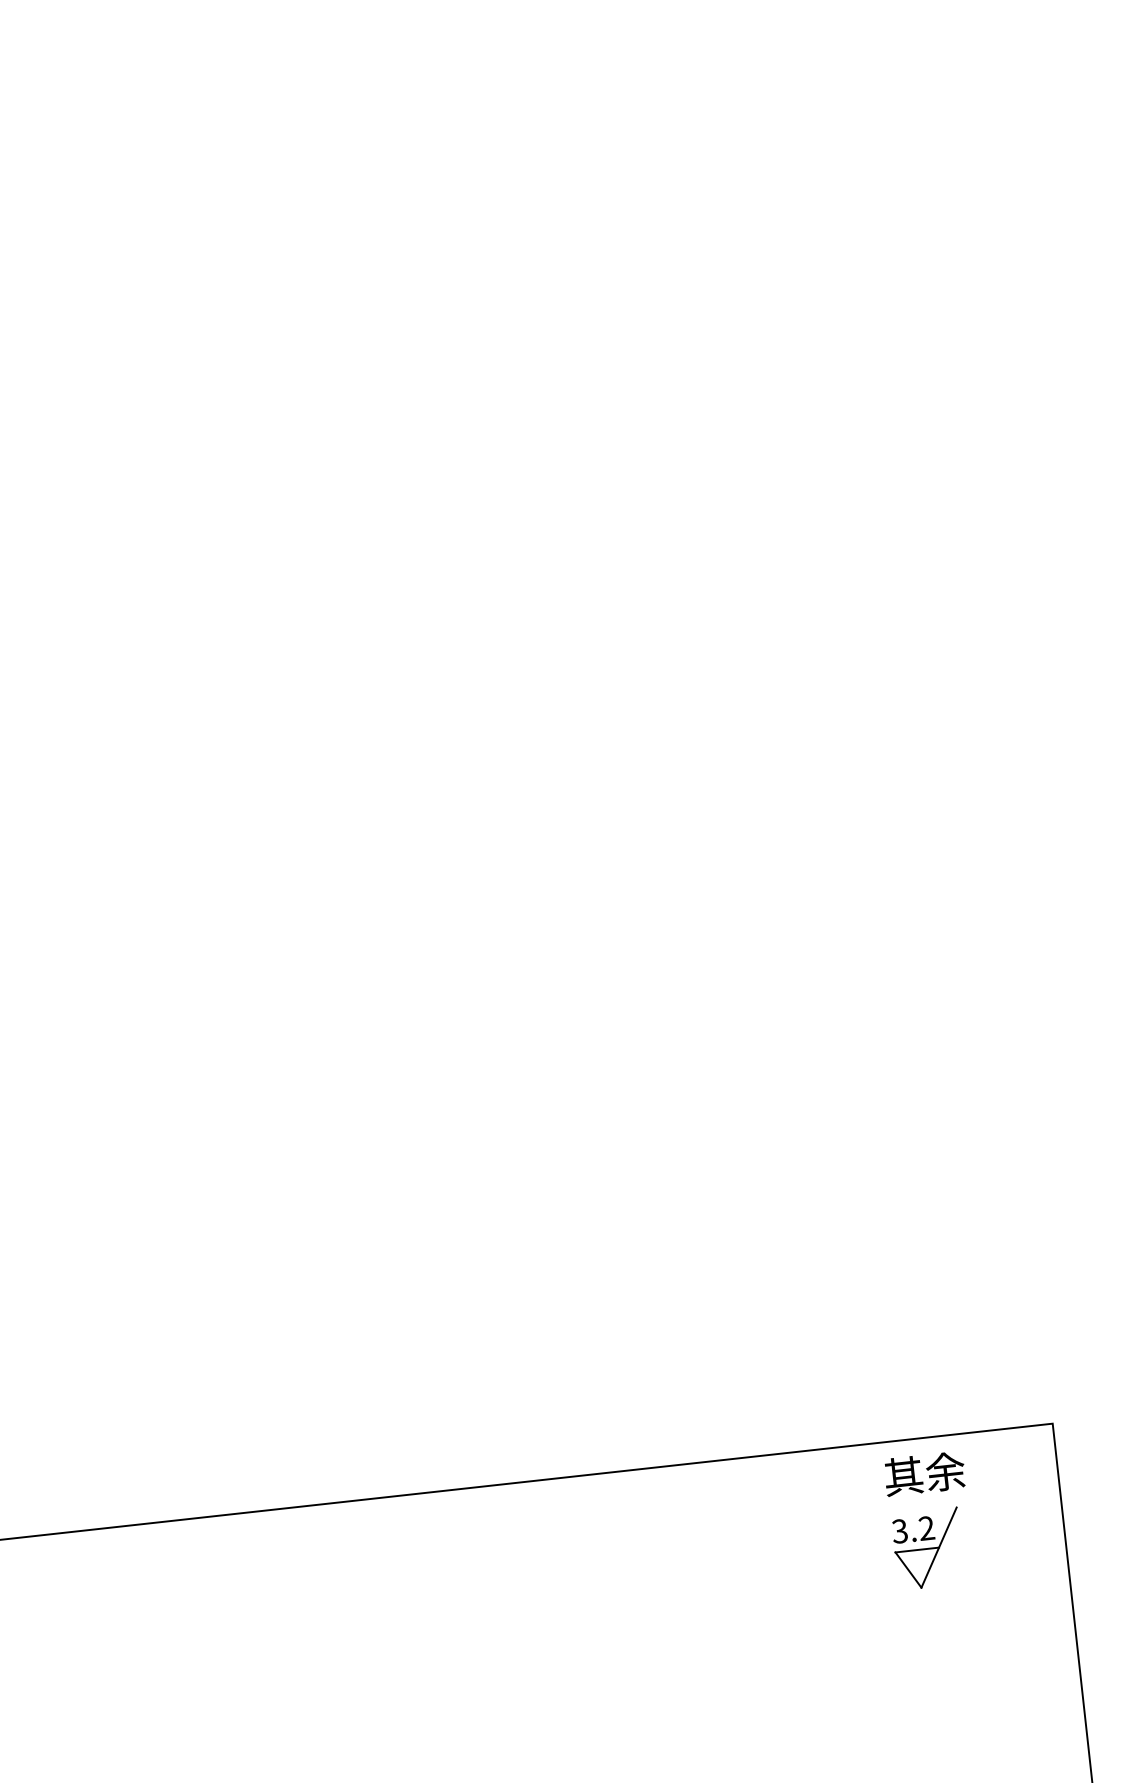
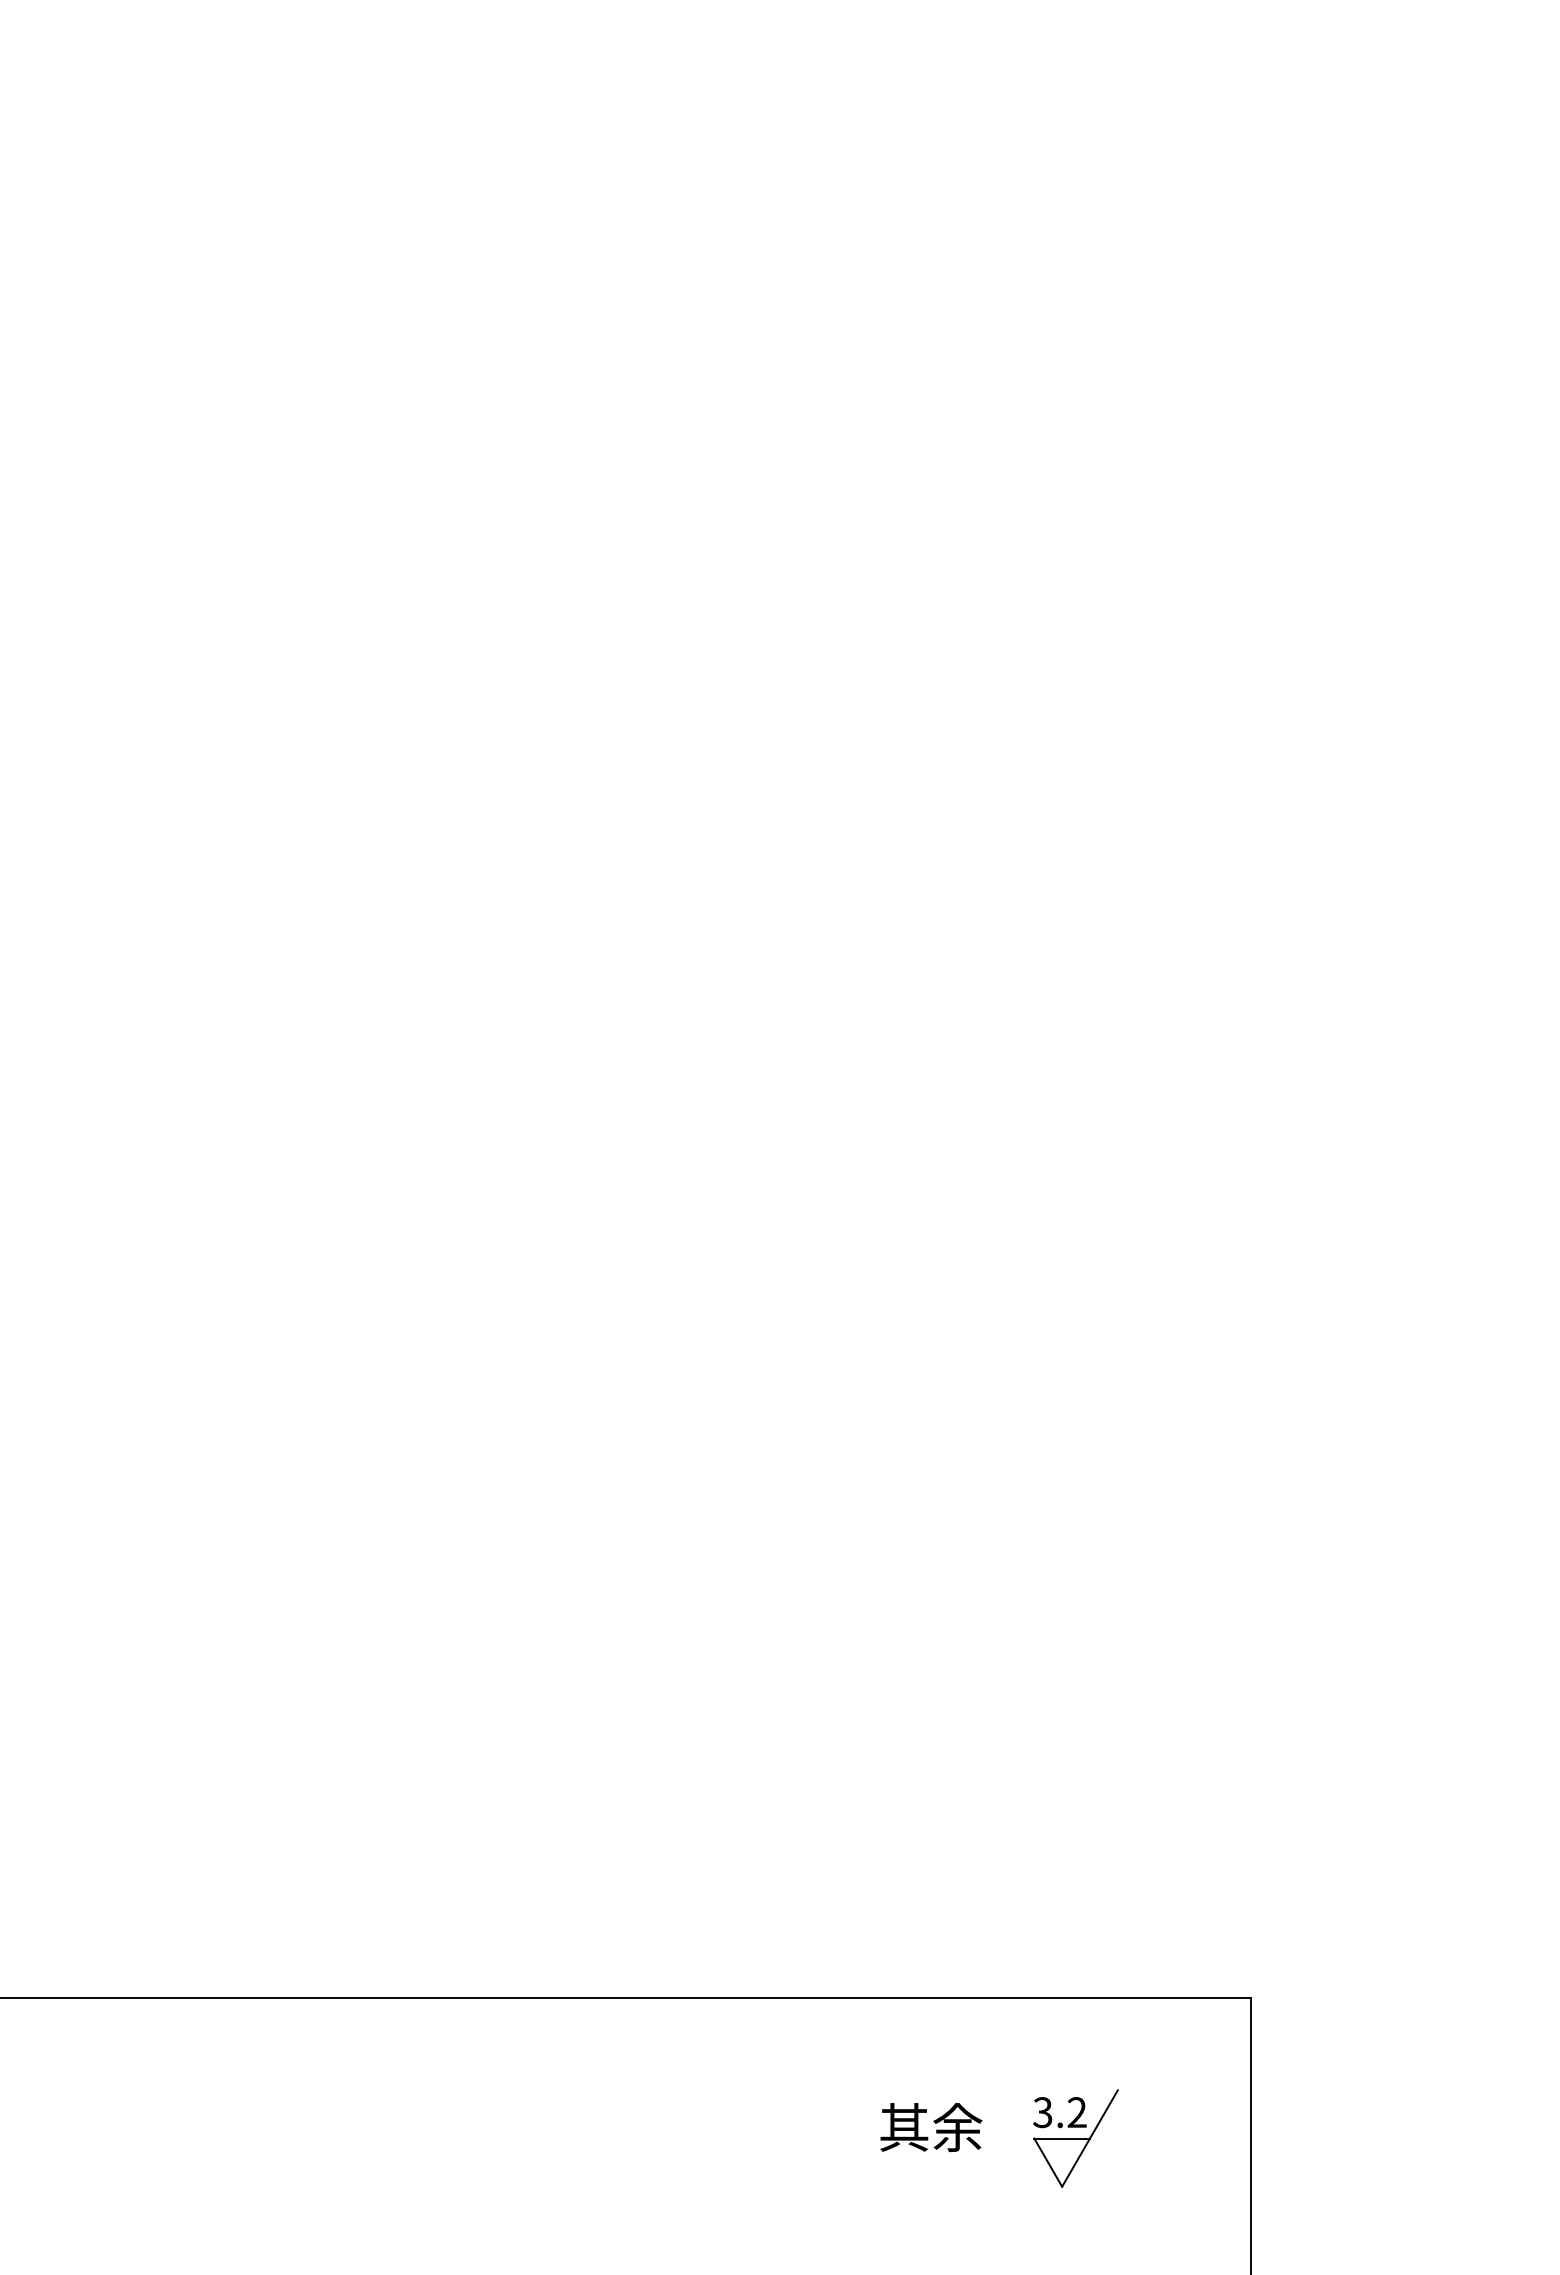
text: (925, 1473) -> (931, 2127), moved

